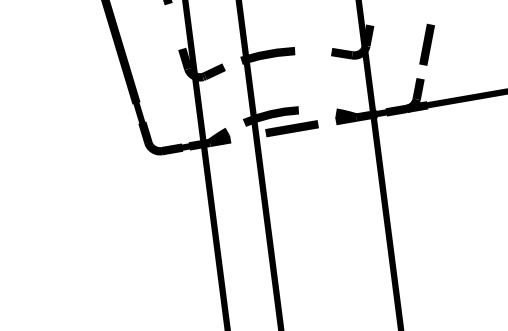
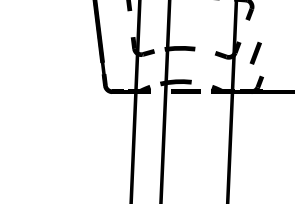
line: (426, 43) -> (255, 52), moved

